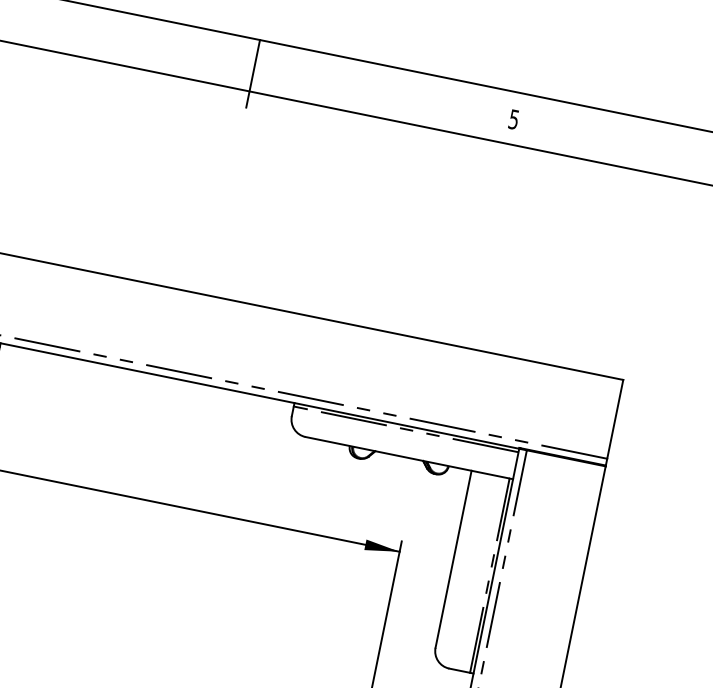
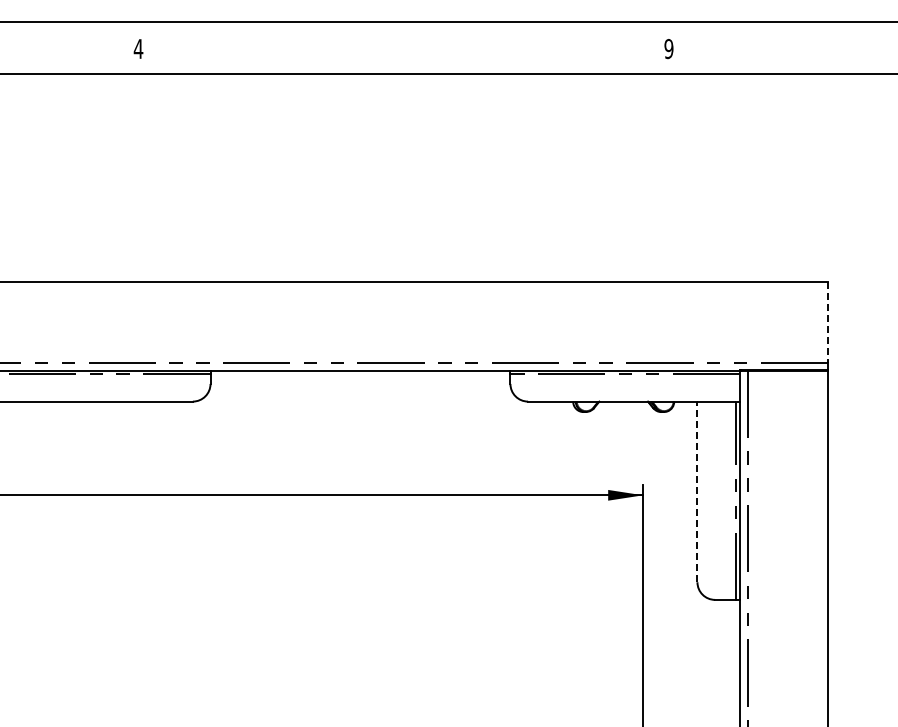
line: (253, 73) -> (404, 55), removed
text: (513, 118) -> (668, 48), 5 -> 9
line: (614, 420) -> (827, 323), solid -> dashed
line: (453, 558) -> (697, 491), solid -> dashed

